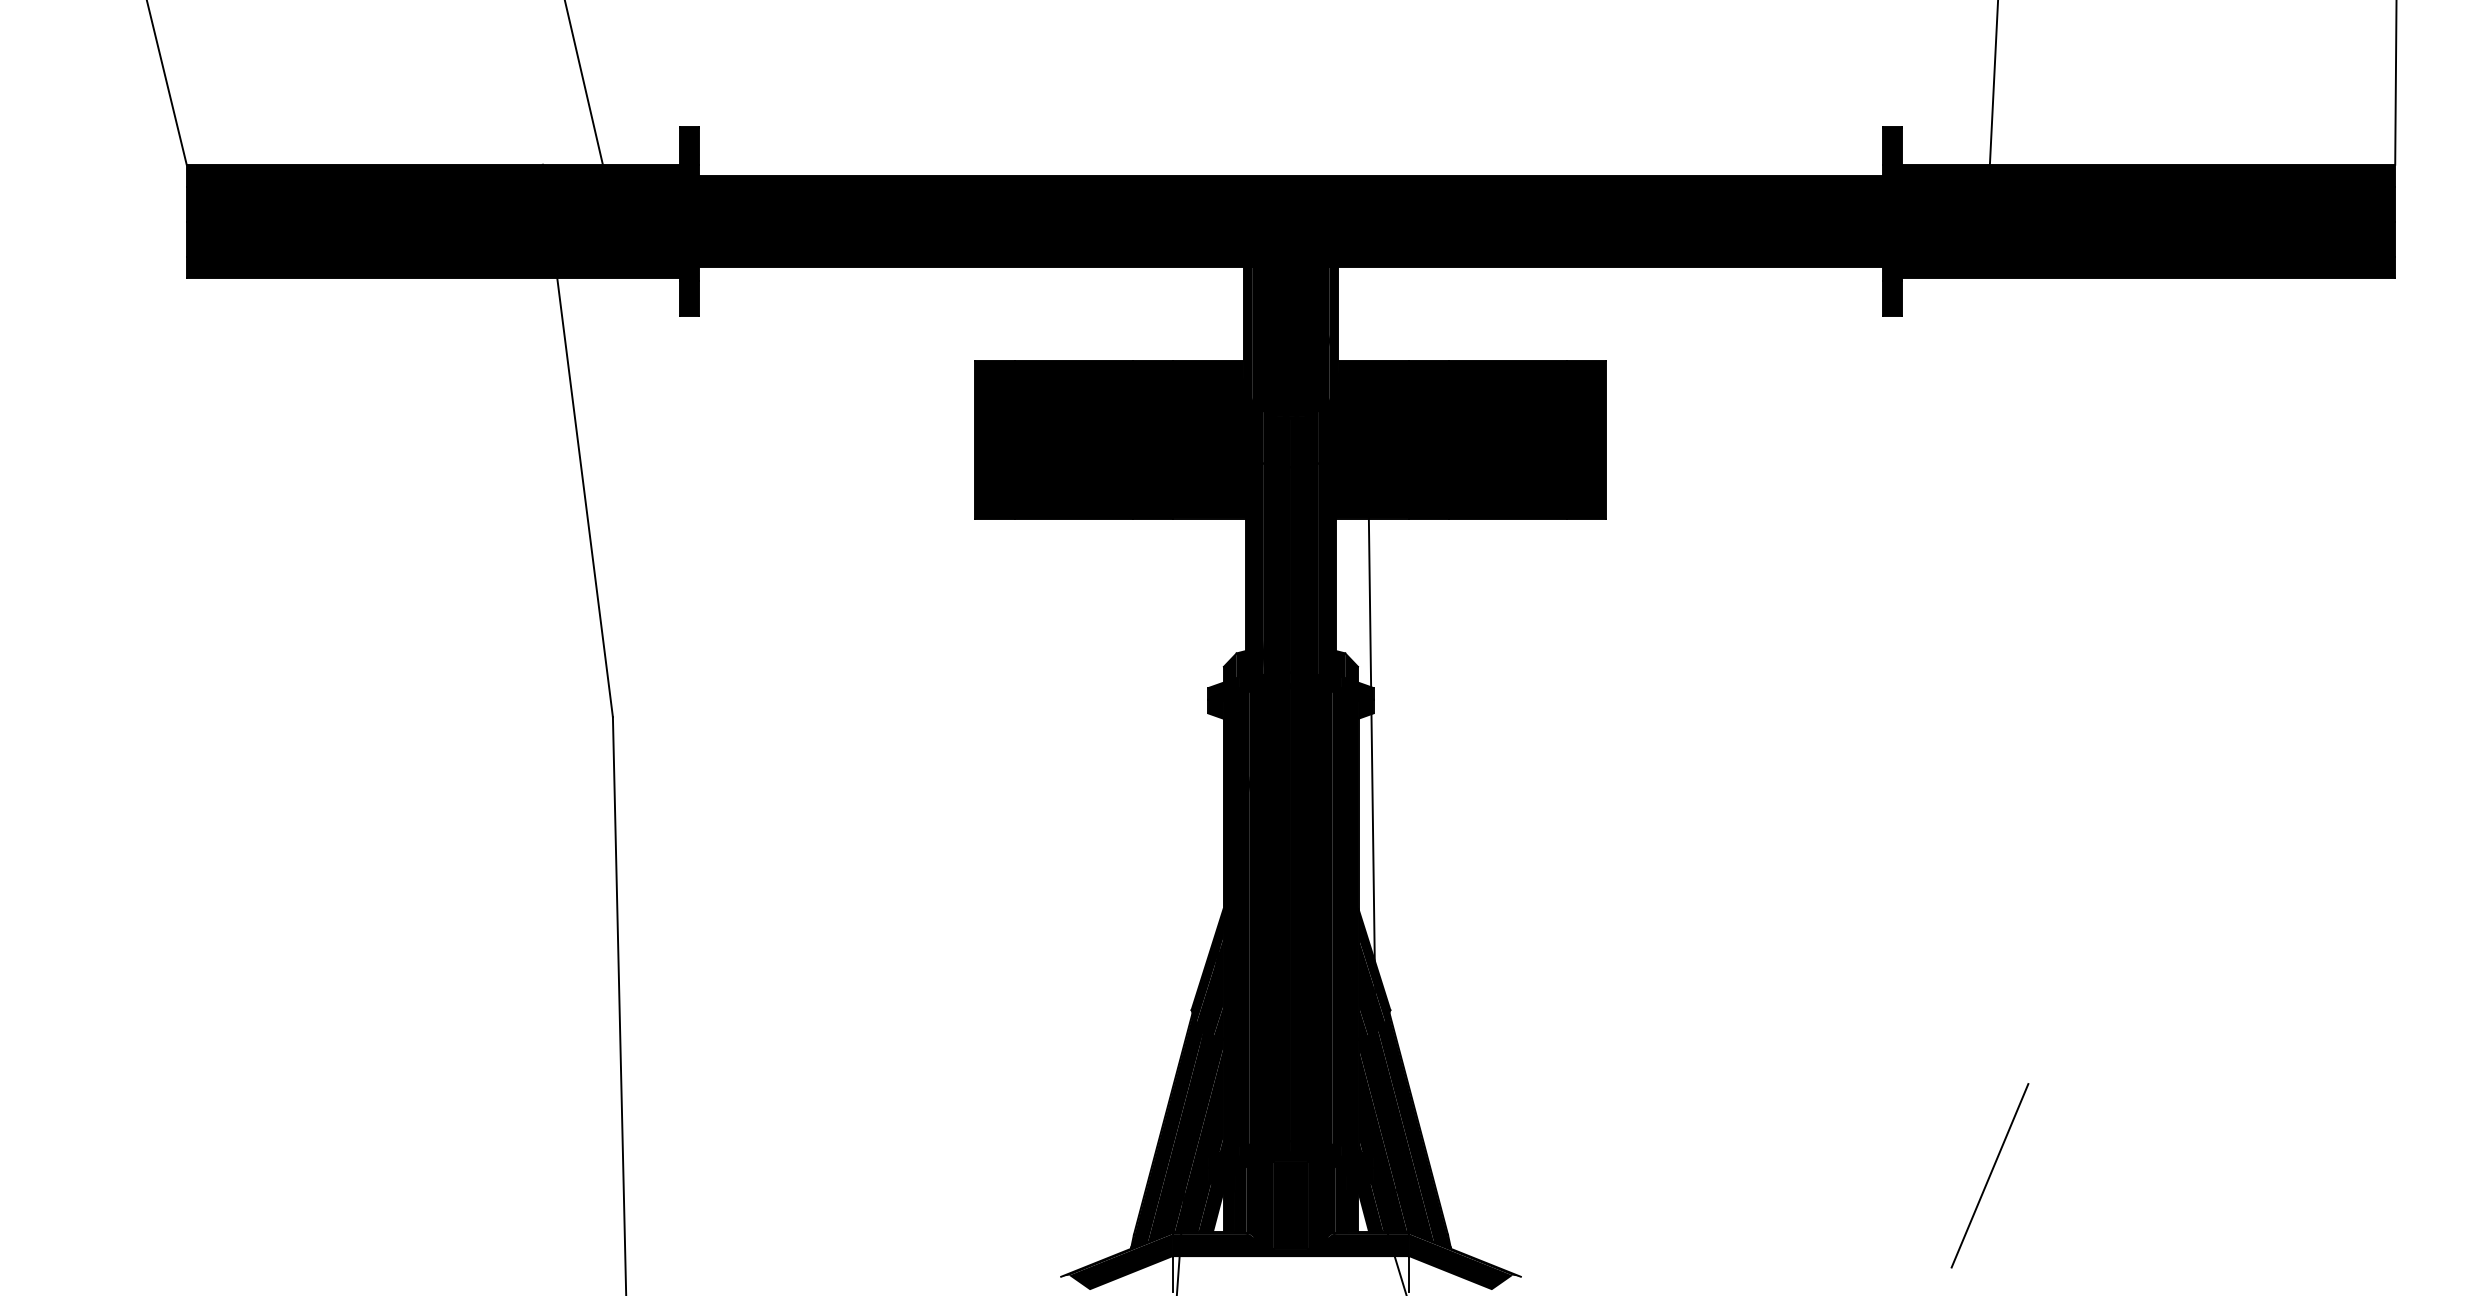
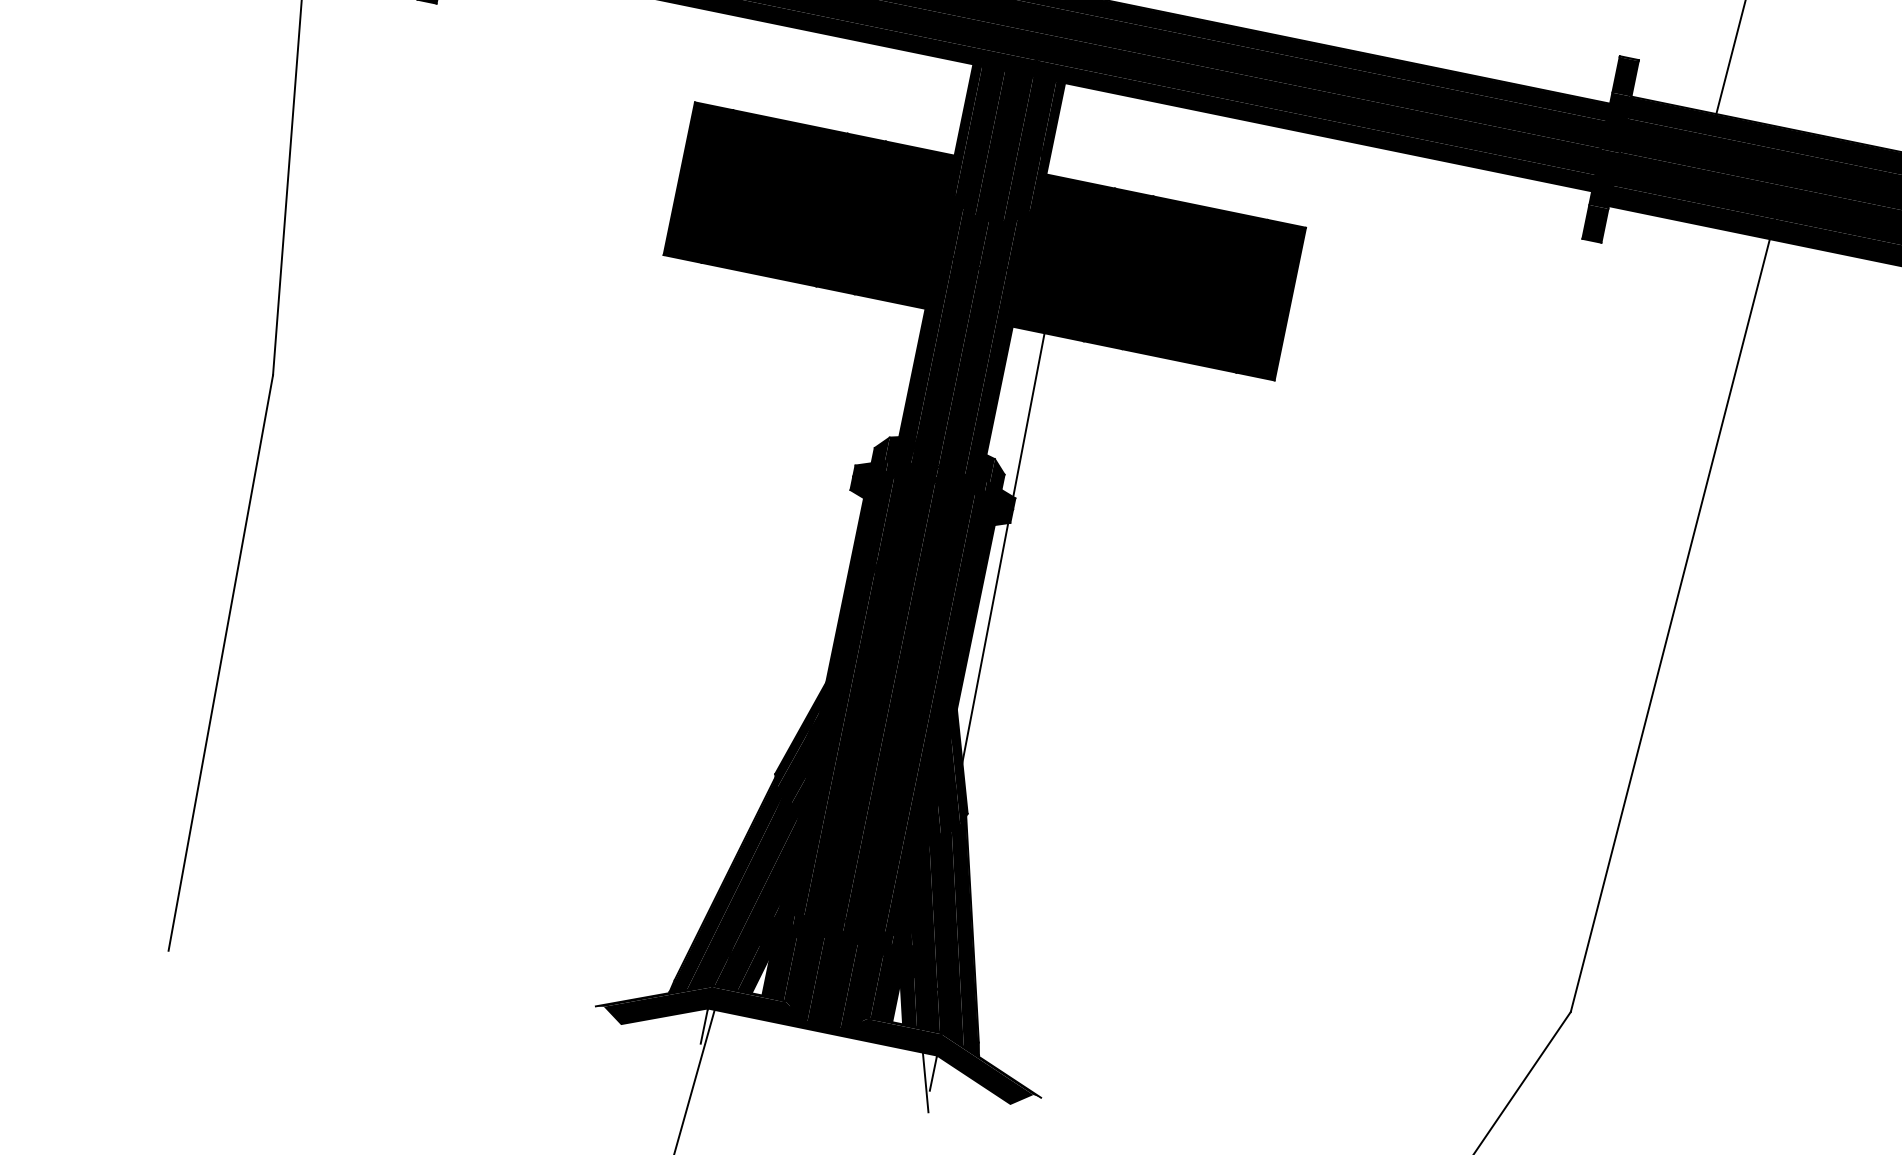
line: (2048, 670) -> (1672, 615), added

